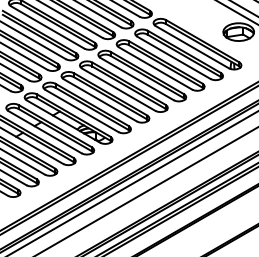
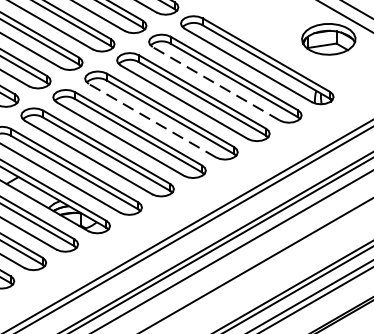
line: (173, 57) -> (215, 83), solid -> dashed
line: (136, 78) -> (151, 119), solid -> dashed

